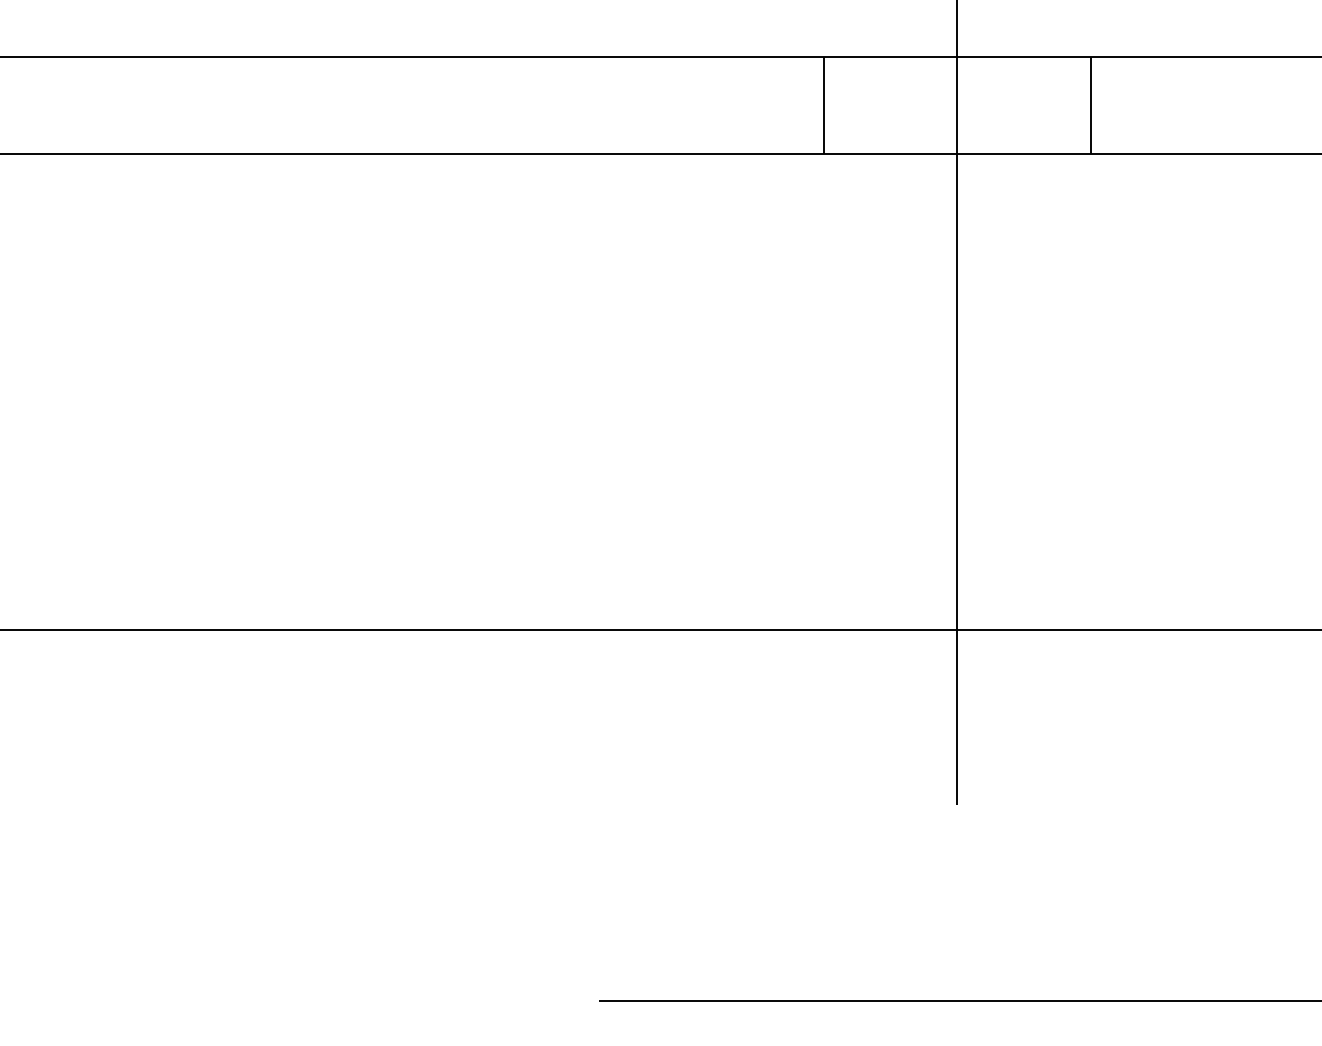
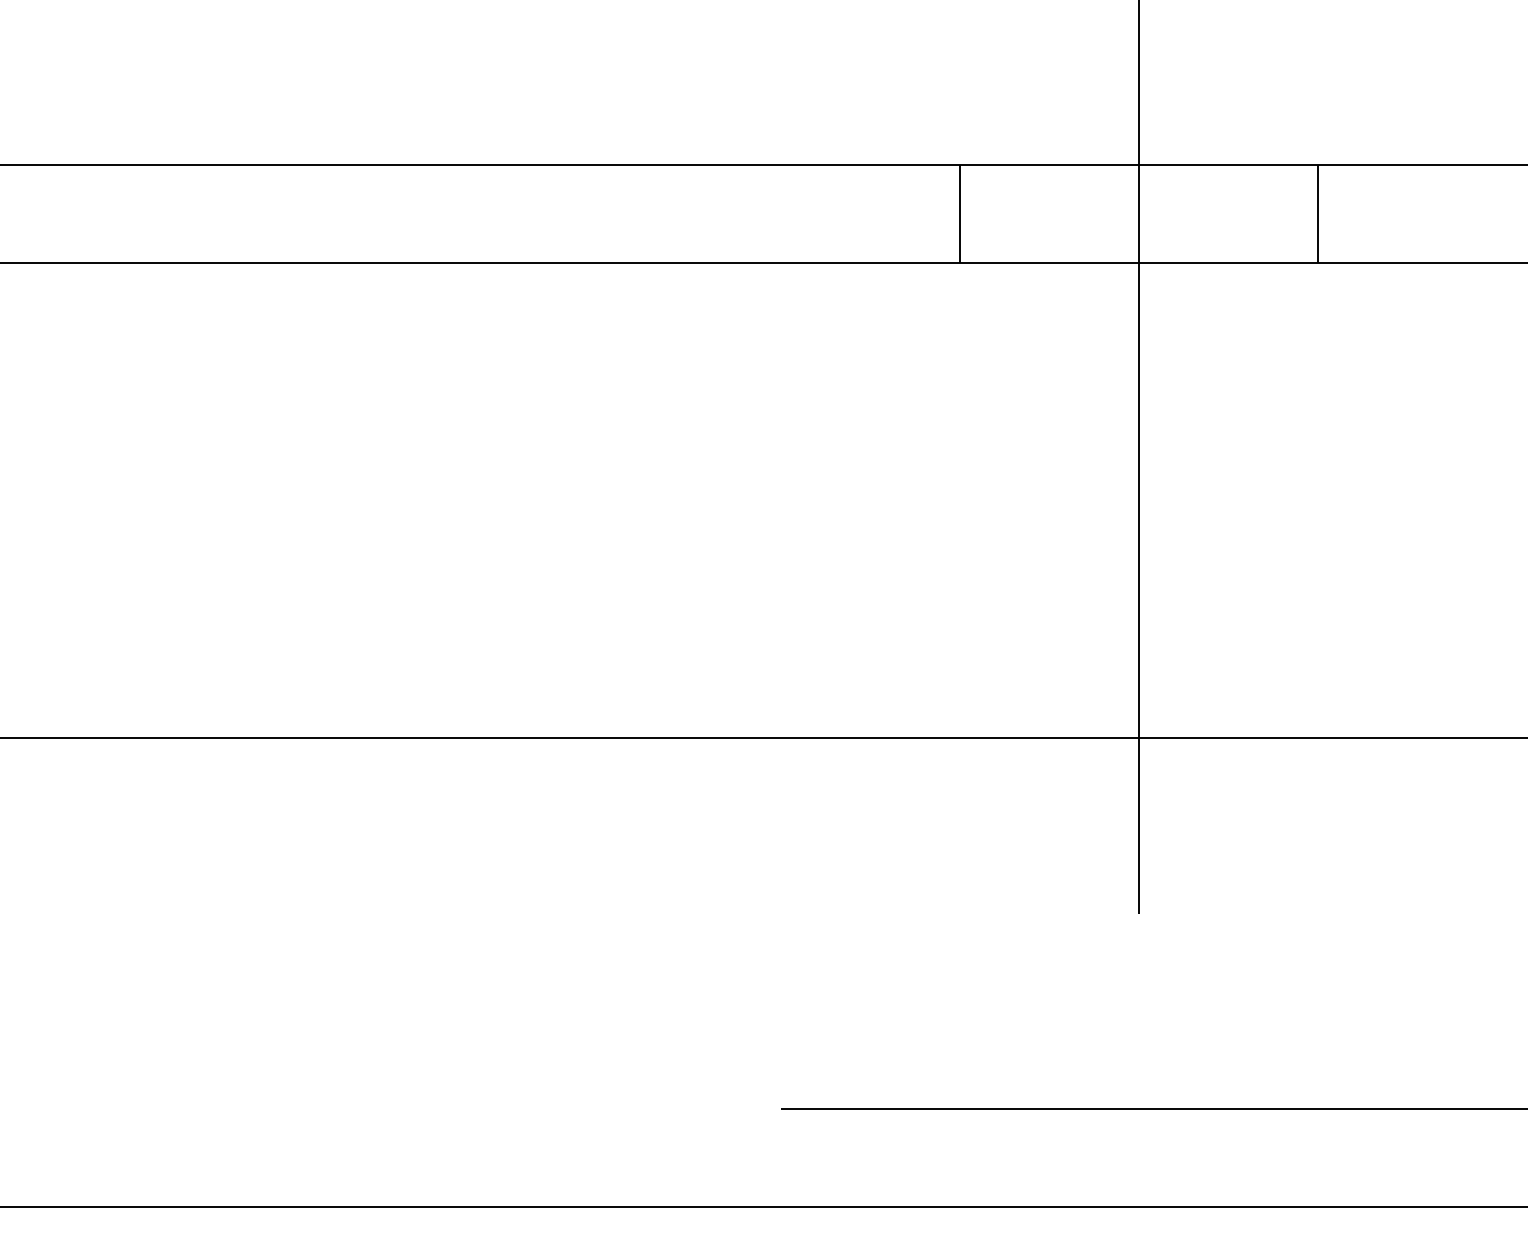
line: (824, 105) -> (960, 213), moved
line: (1091, 105) -> (1318, 213), moved

